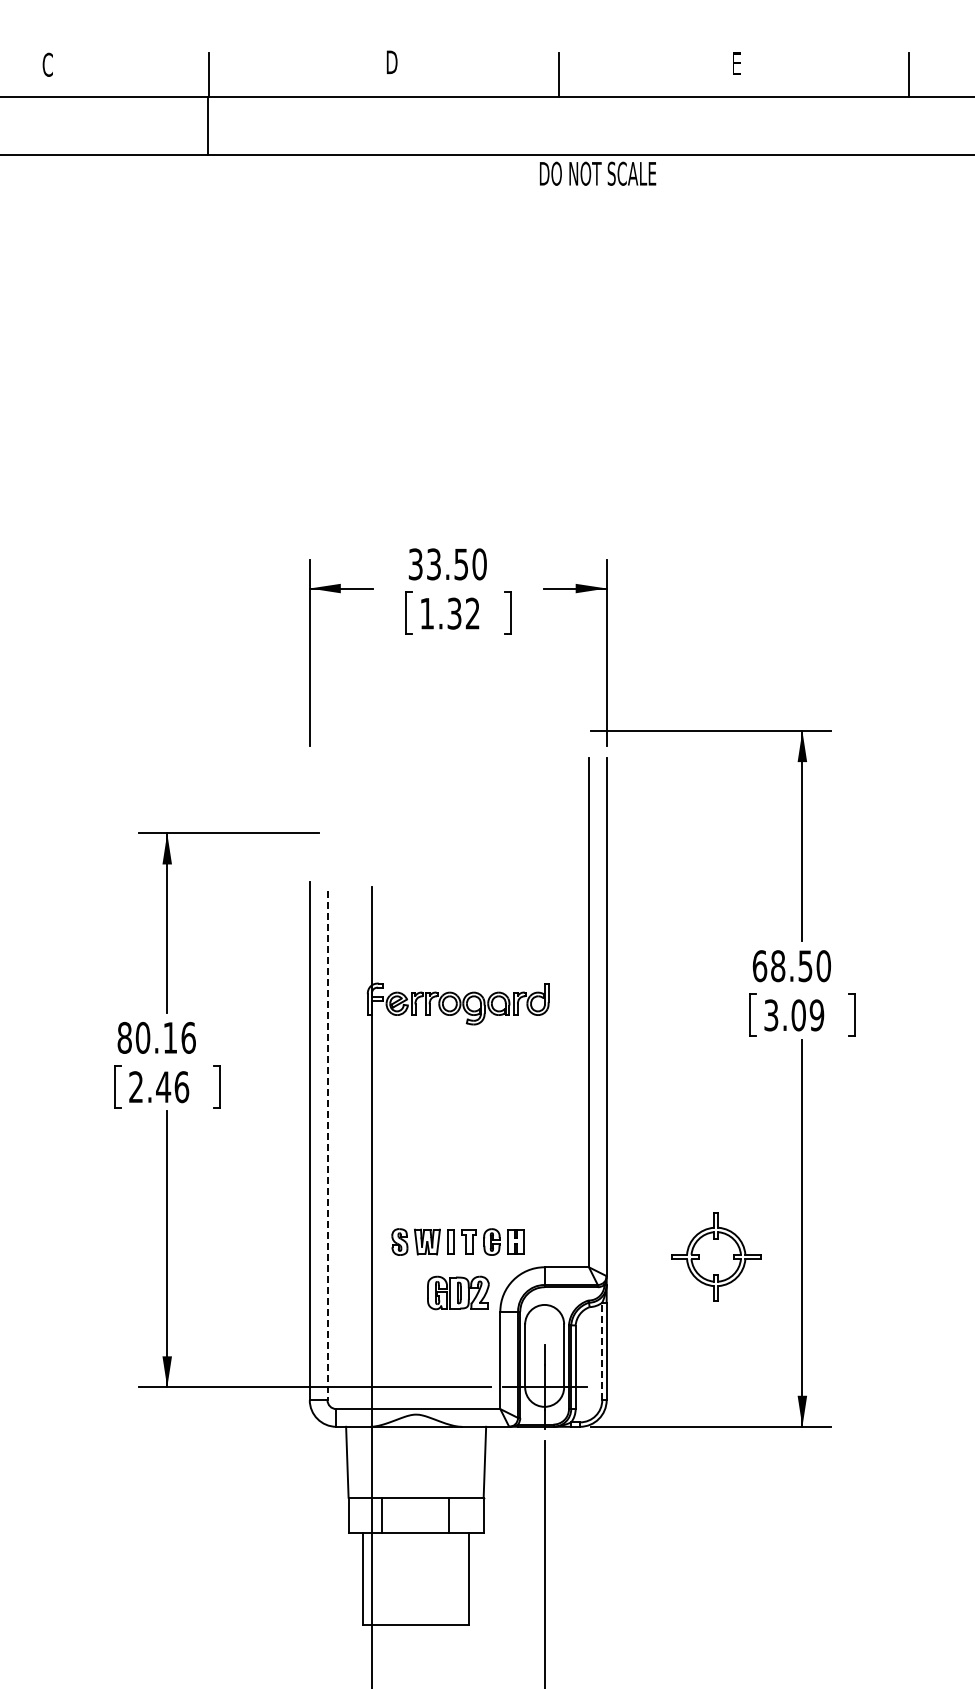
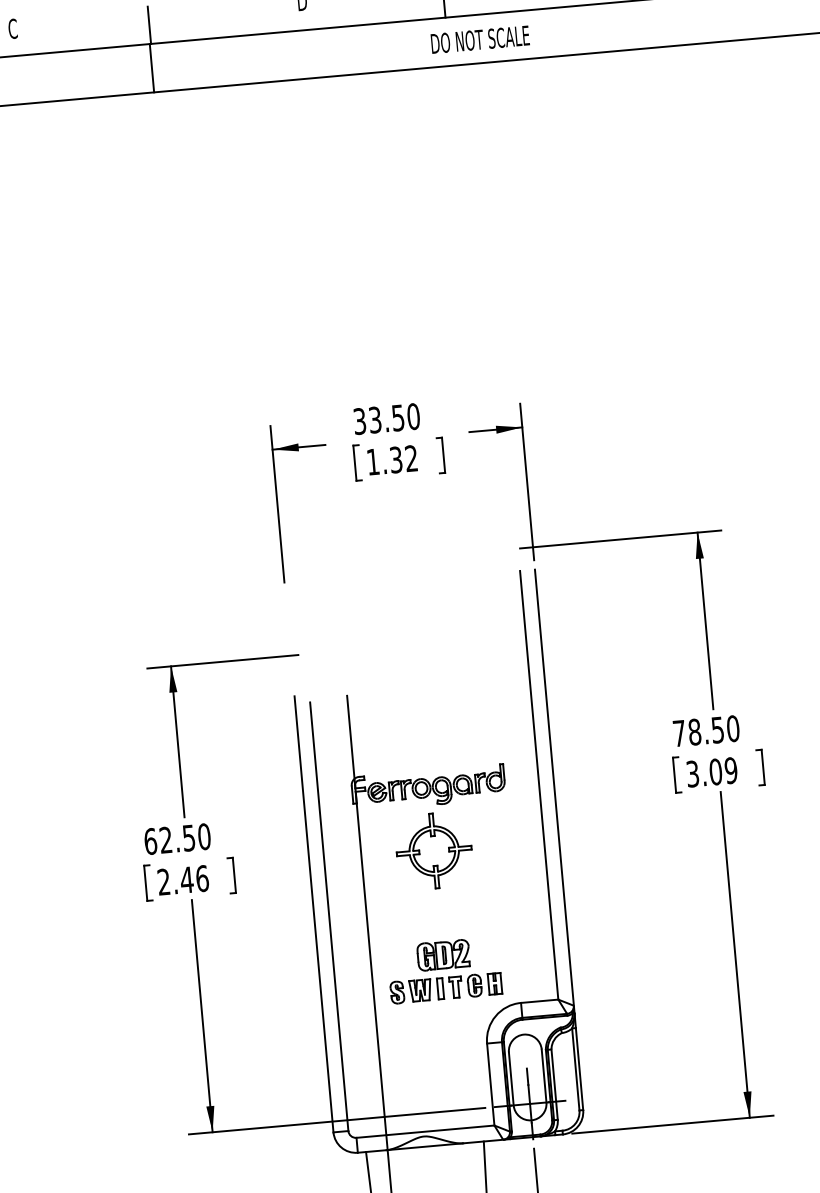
text: (598, 173) -> (480, 39), moved
text: (759, 966) -> (679, 733), 68.50 -> 78.50
text: (156, 1037) -> (177, 838), 80.16 -> 62.50
line: (327, 1145) -> (329, 916), dashed -> solid
part: (716, 1256) -> (434, 850), moved
part: (458, 1292) -> (443, 954), moved
line: (602, 1351) -> (576, 1069), dashed -> solid

